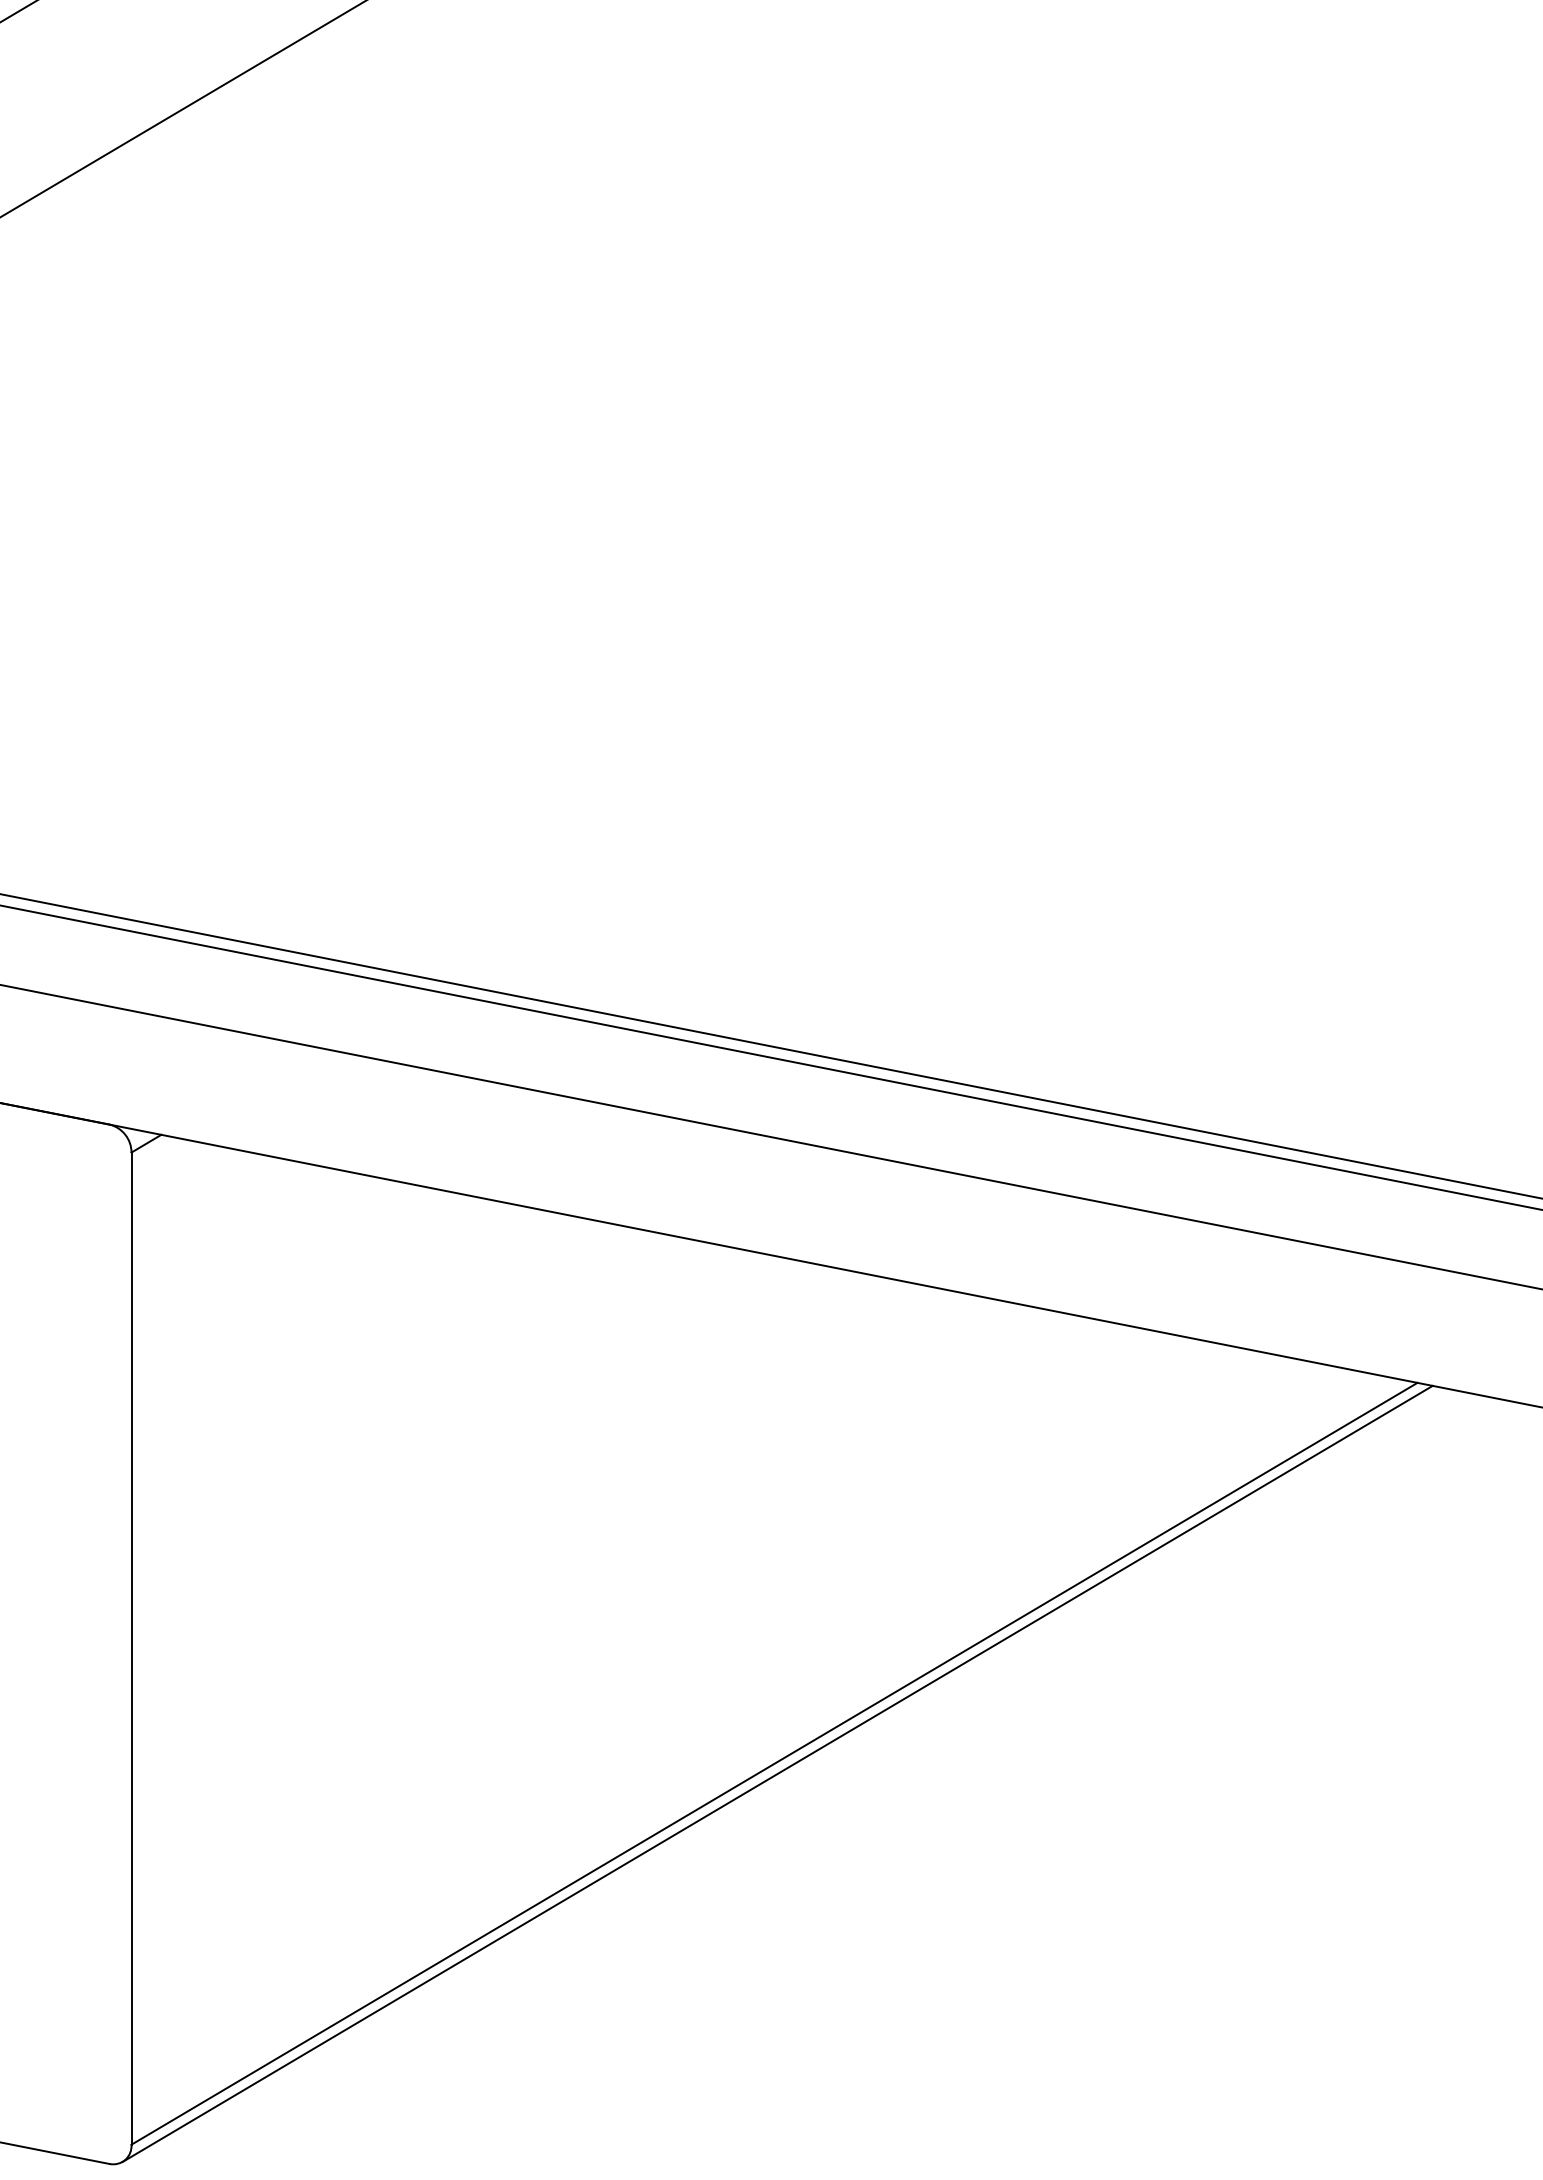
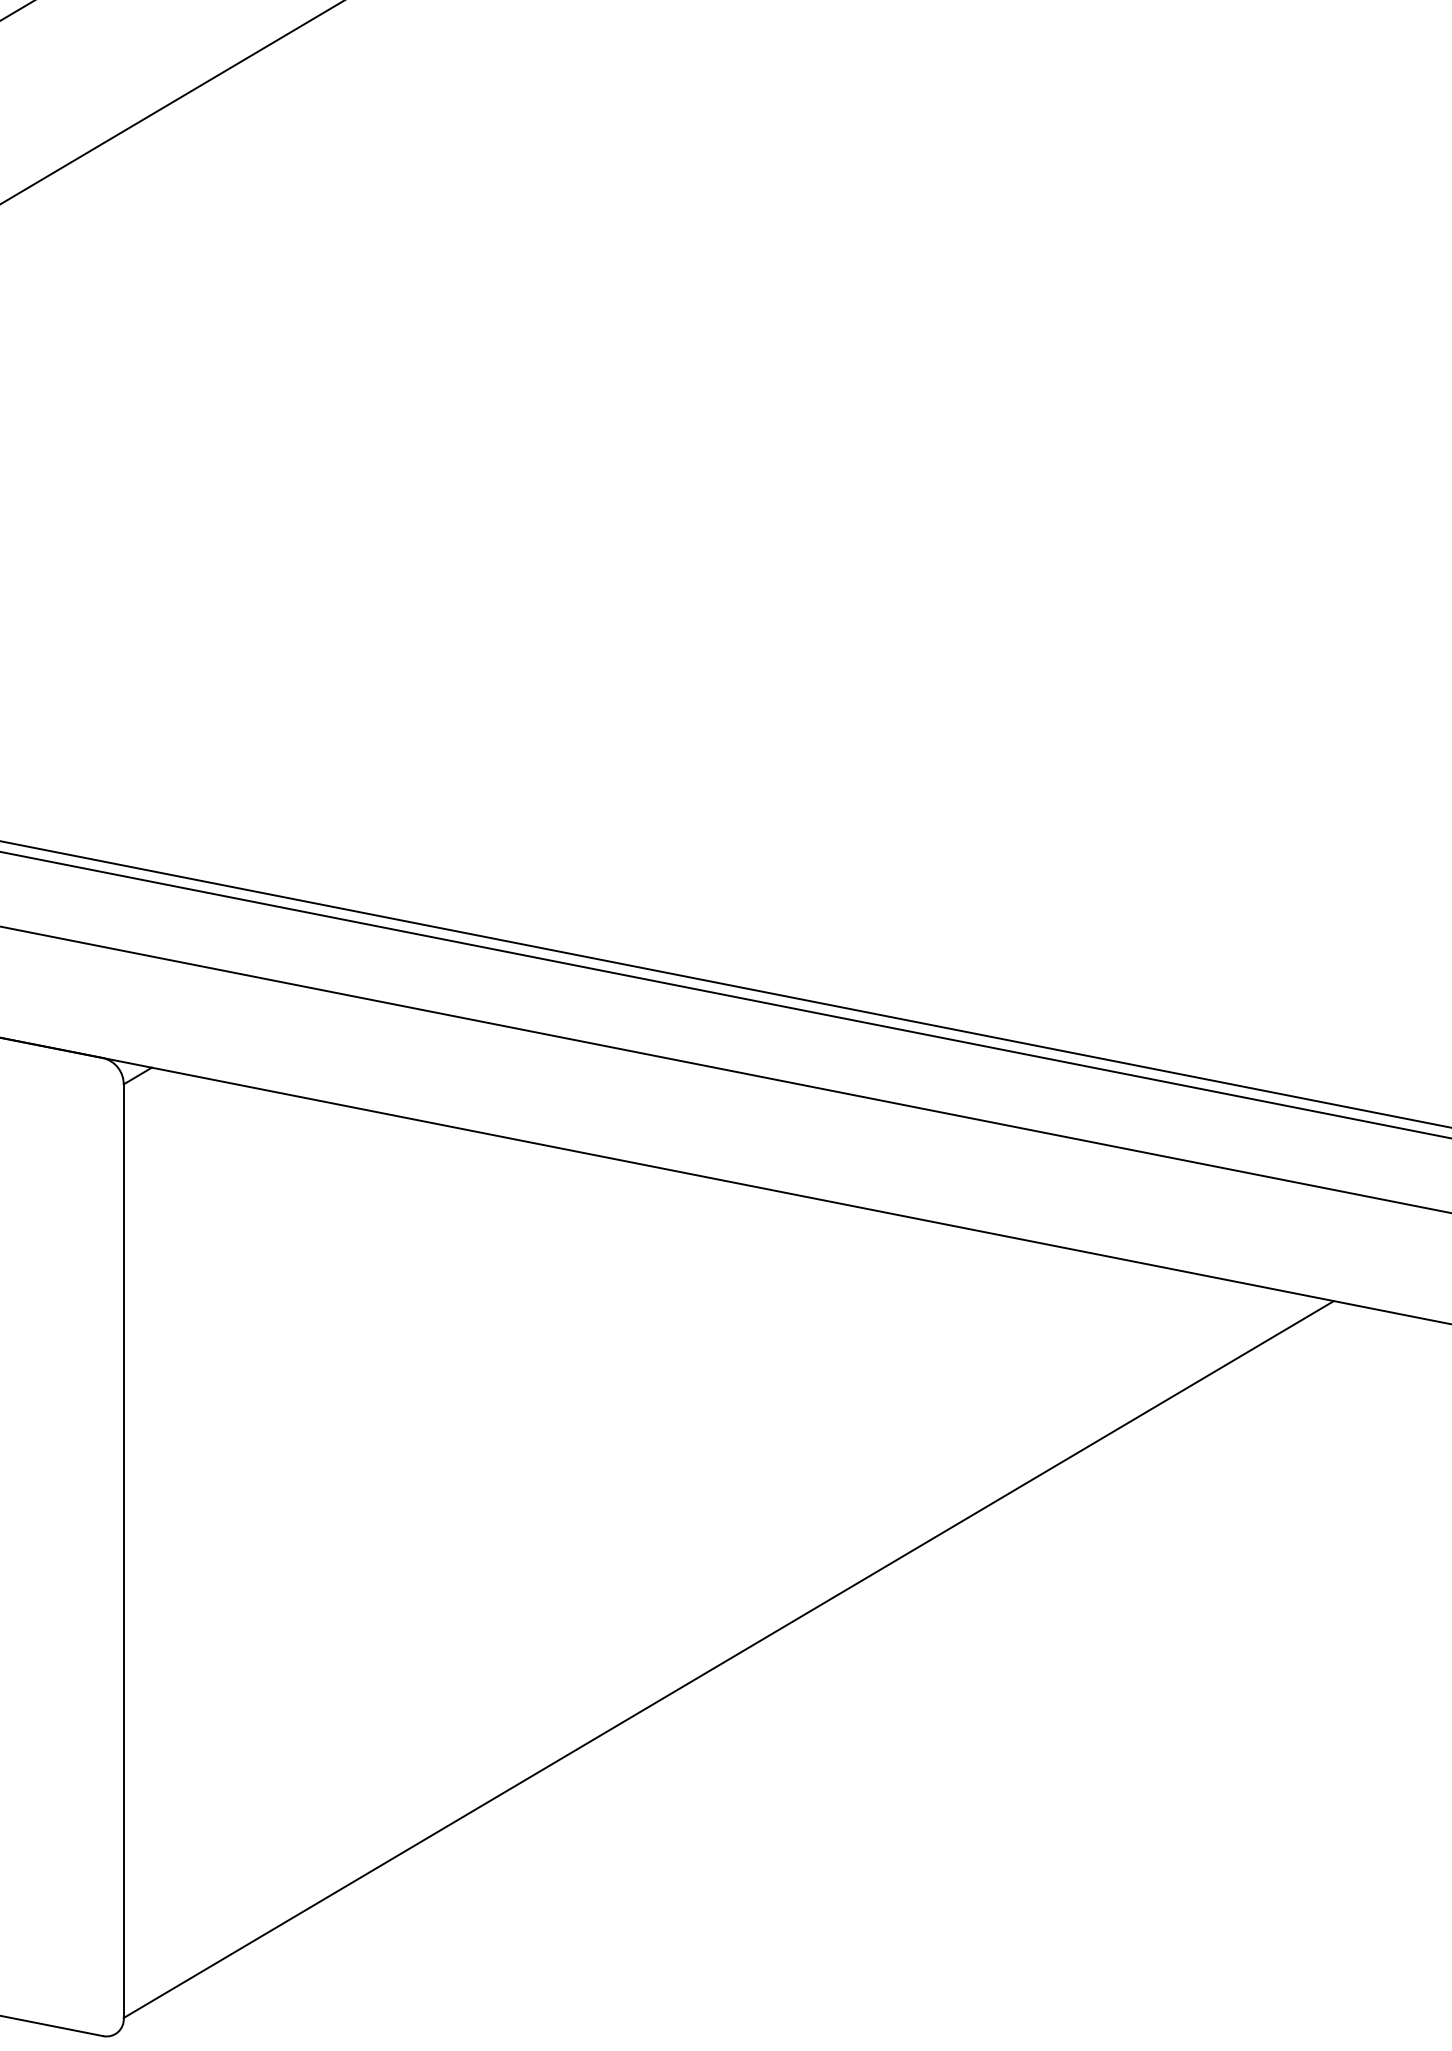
line: (777, 1773) -> (731, 1668), removed

